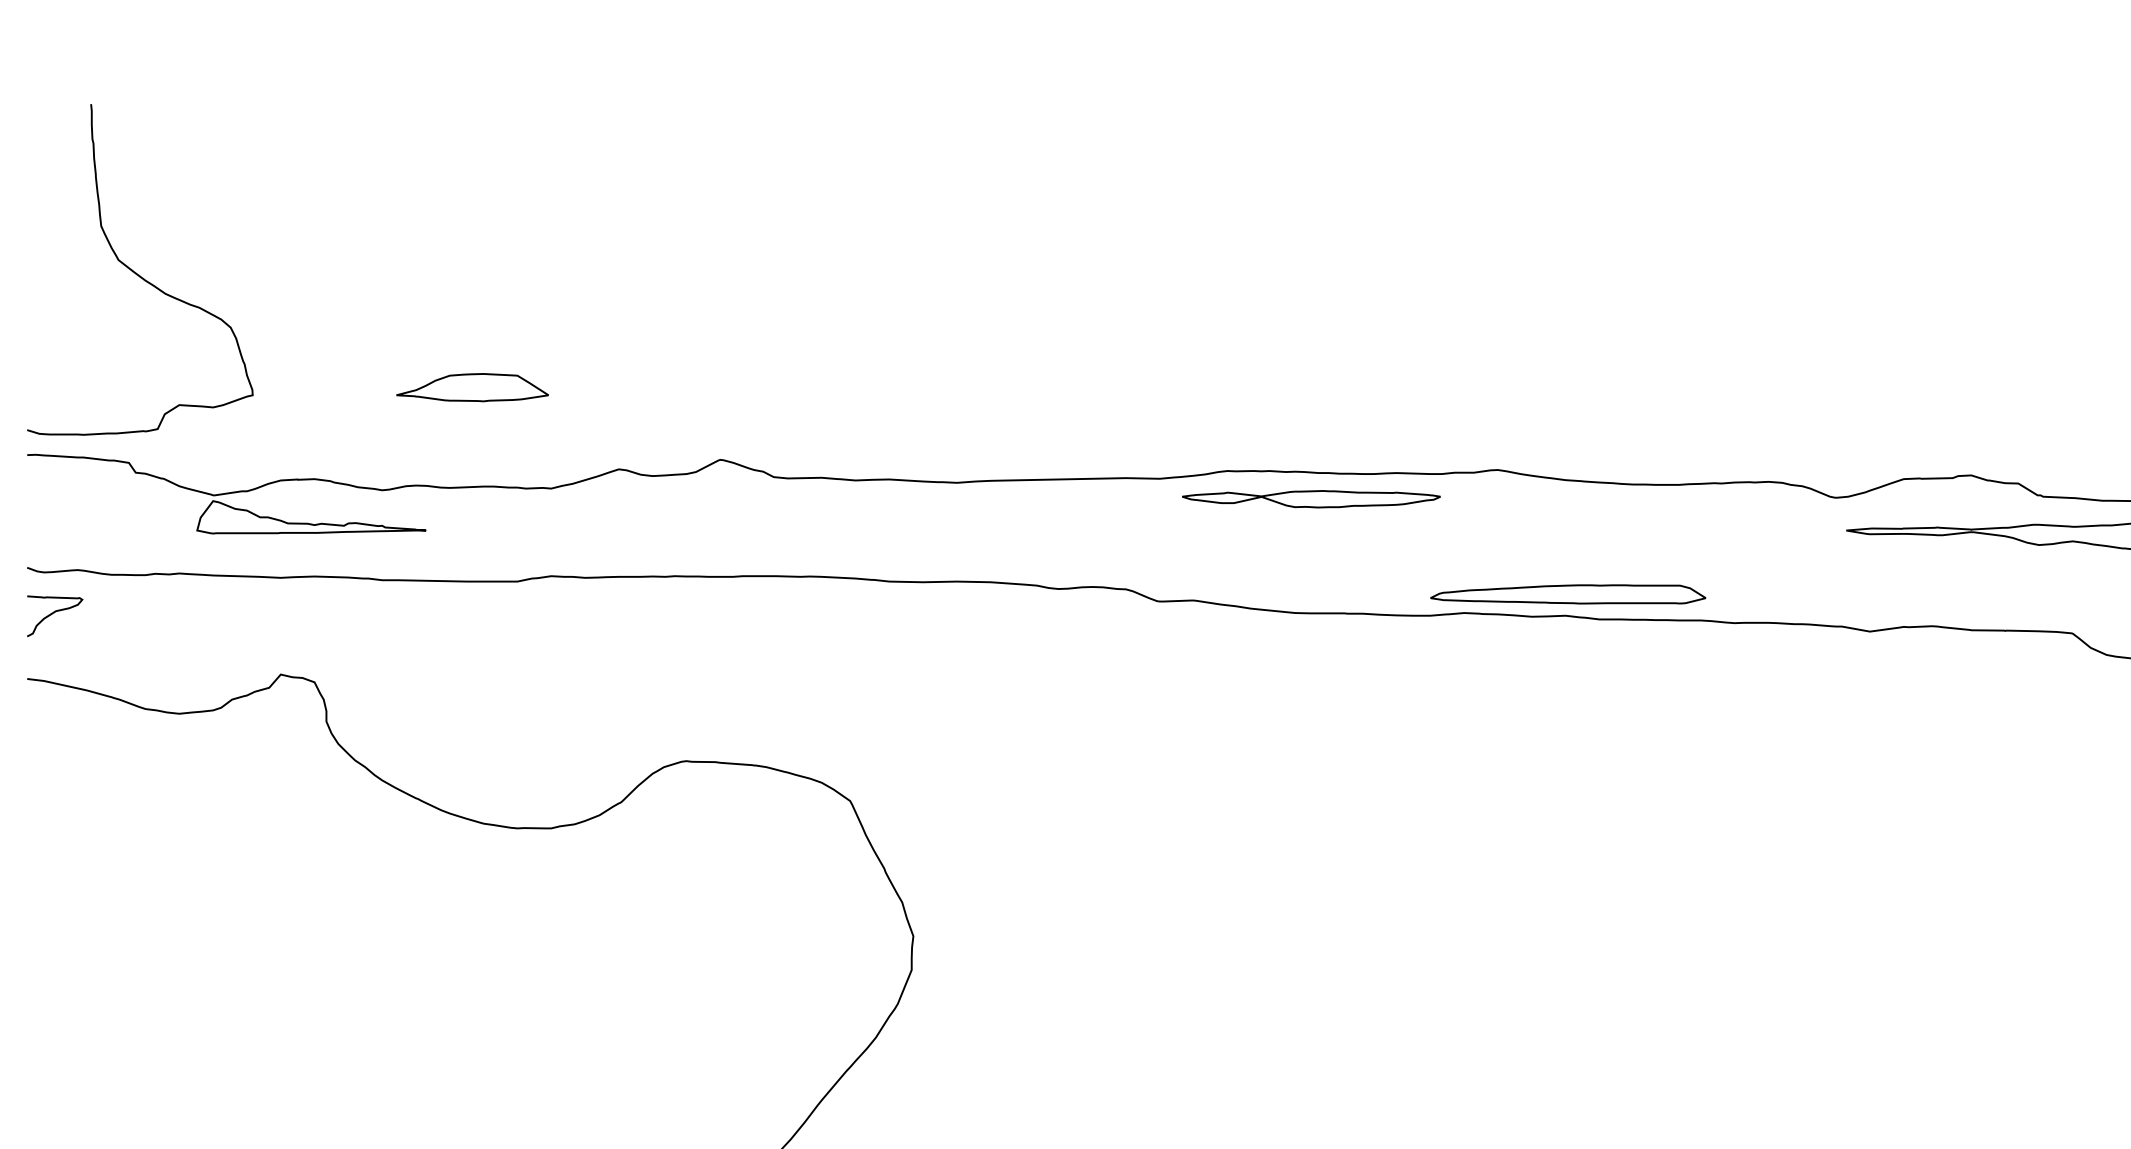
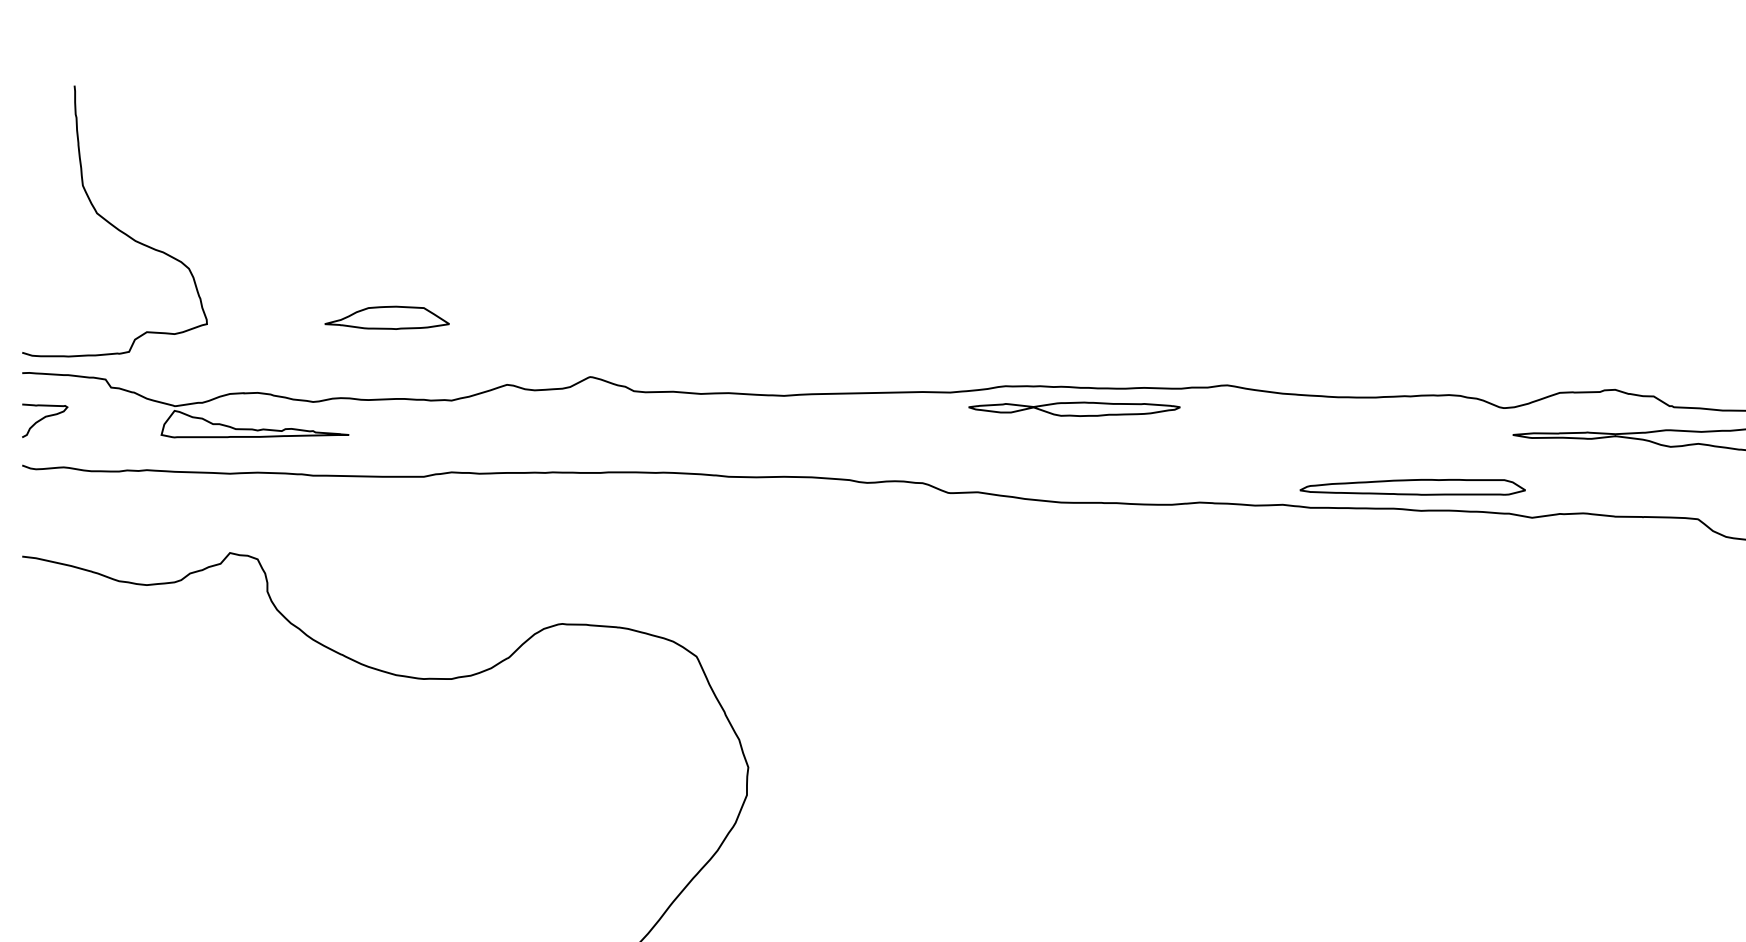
part: (1568, 594) -> (1412, 487), moved
curve: (54, 613) -> (44, 418), moved

